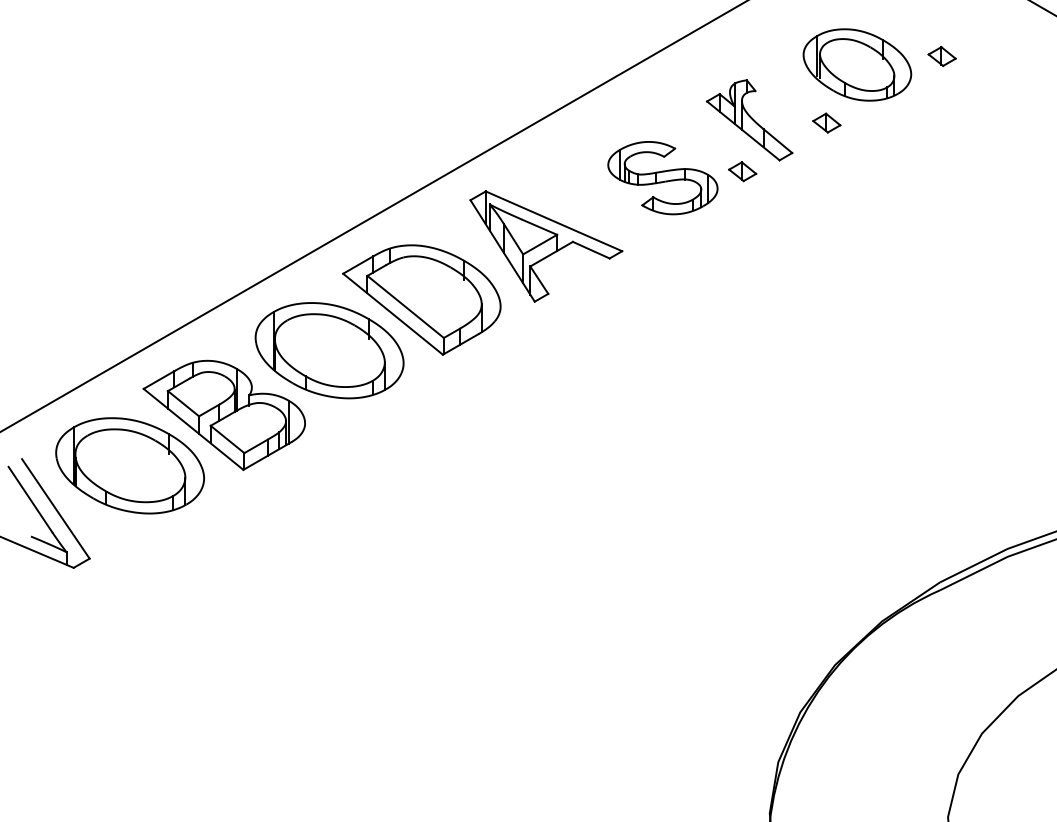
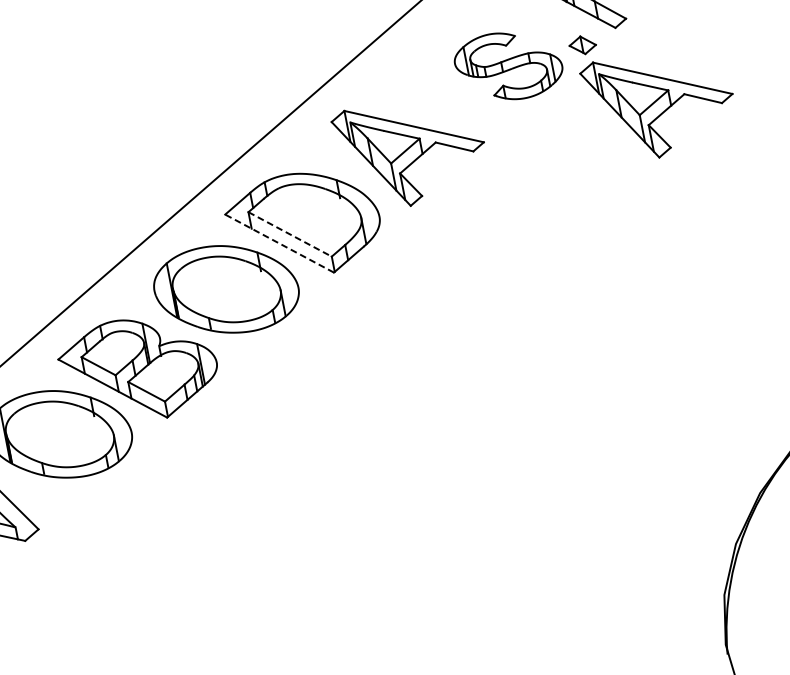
part: (810, 246) -> (660, 103), added
line: (406, 307) -> (291, 234), solid -> dashed
line: (392, 313) -> (278, 243), solid -> dashed

